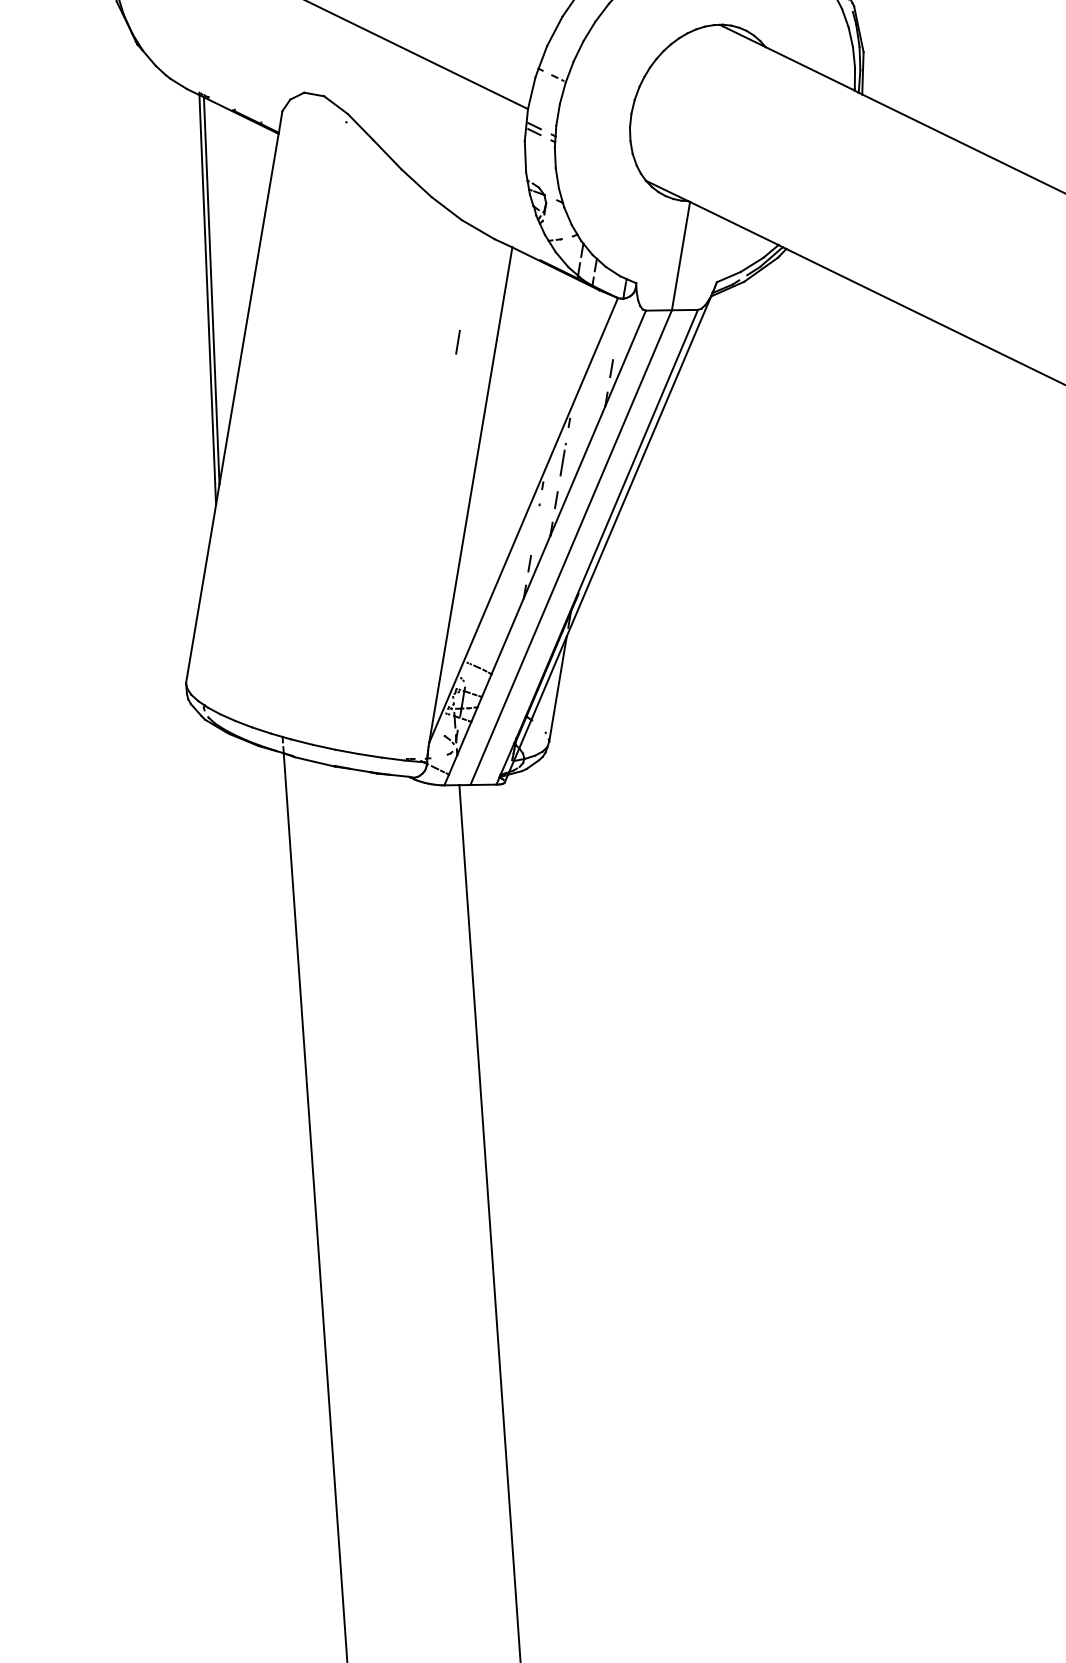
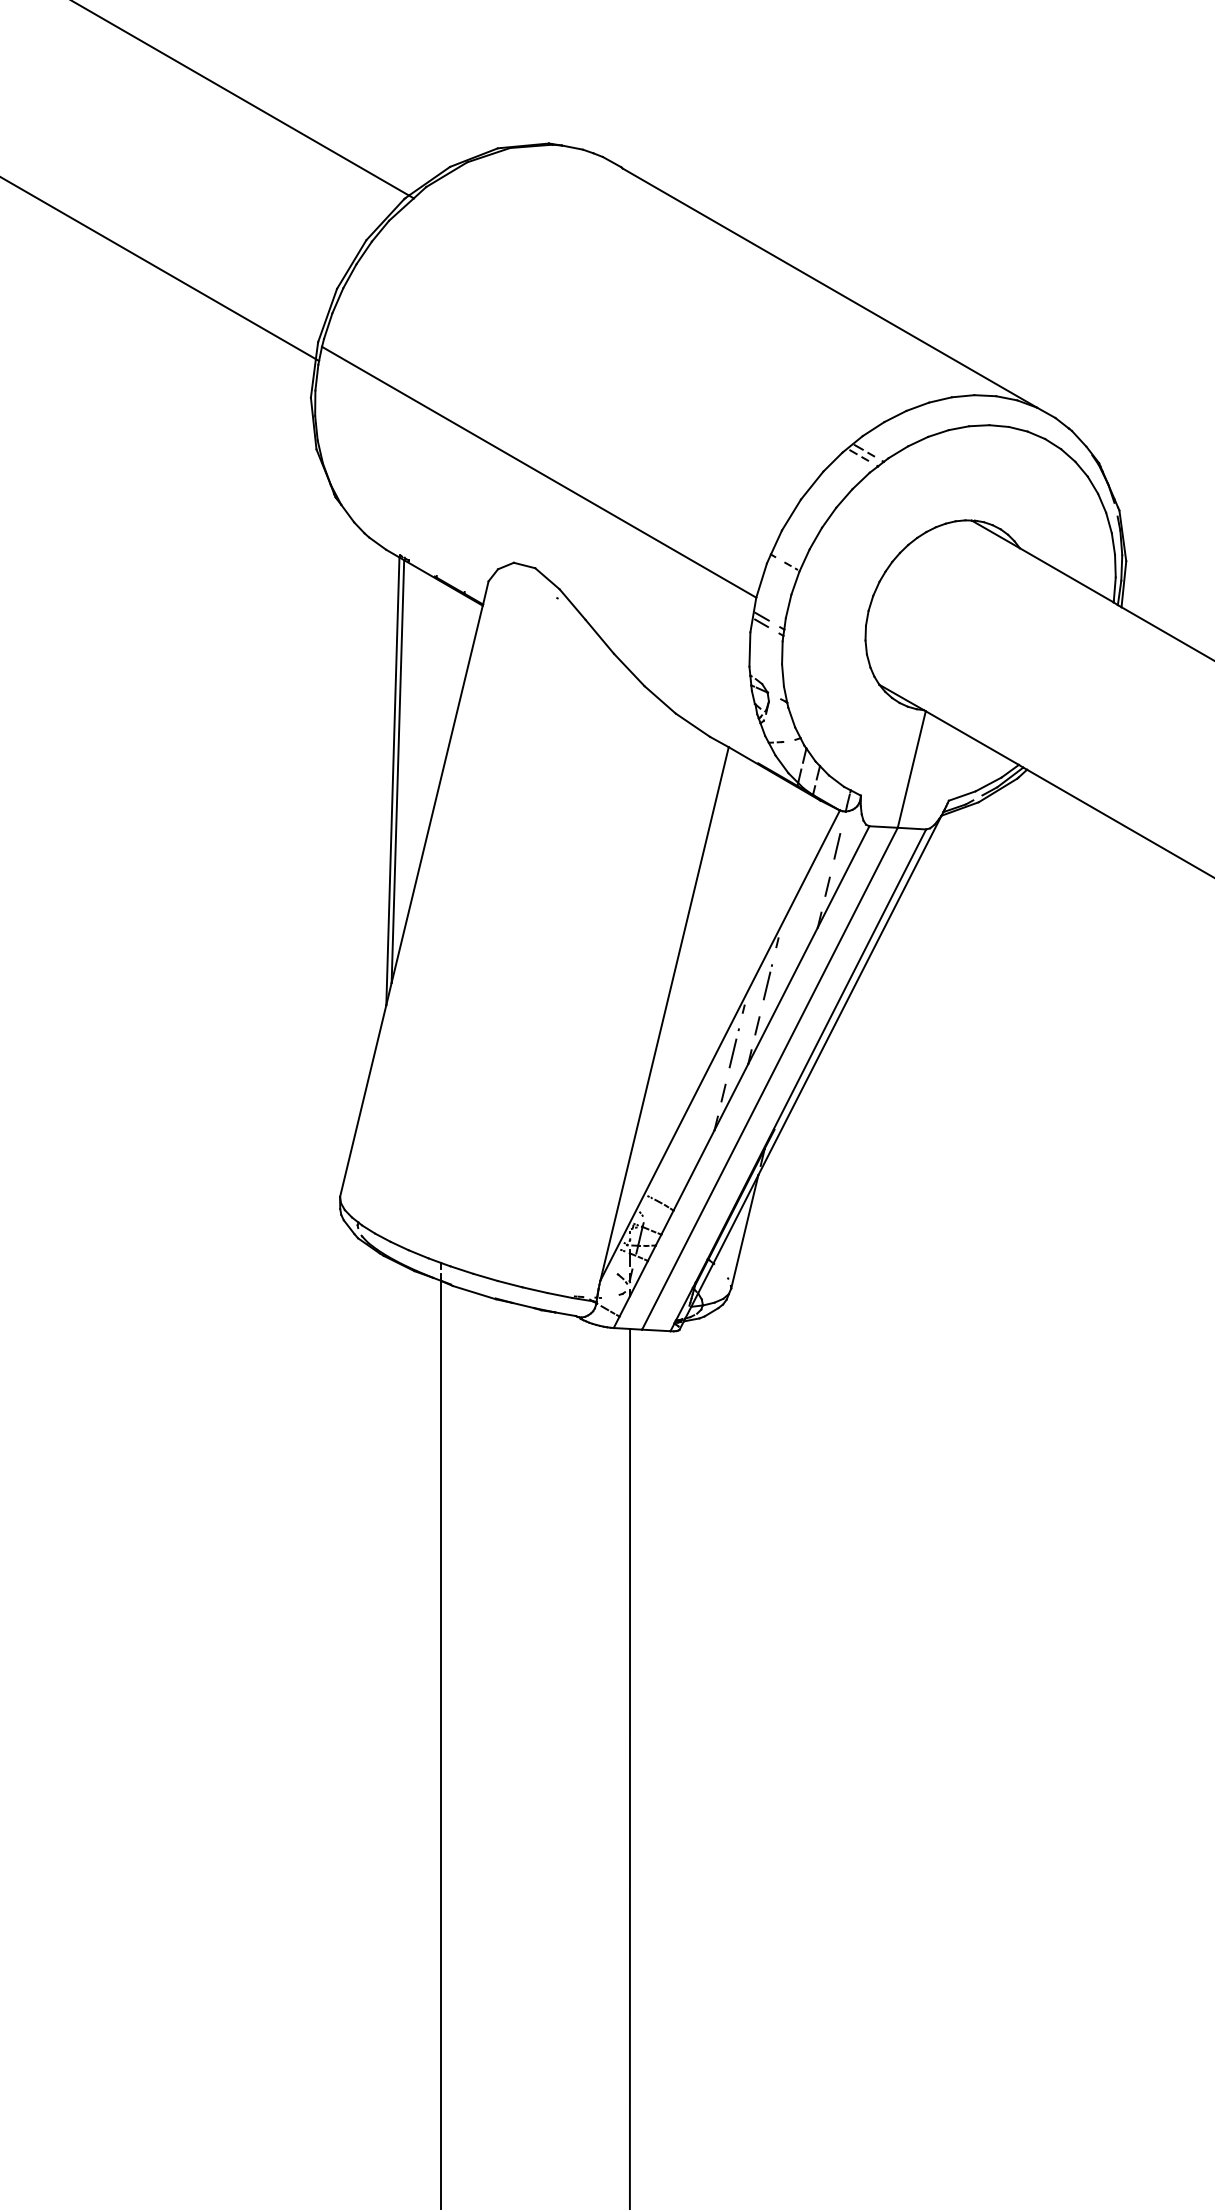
line: (458, 342) -> (837, 846), moved
line: (535, 526) -> (732, 1053), added

